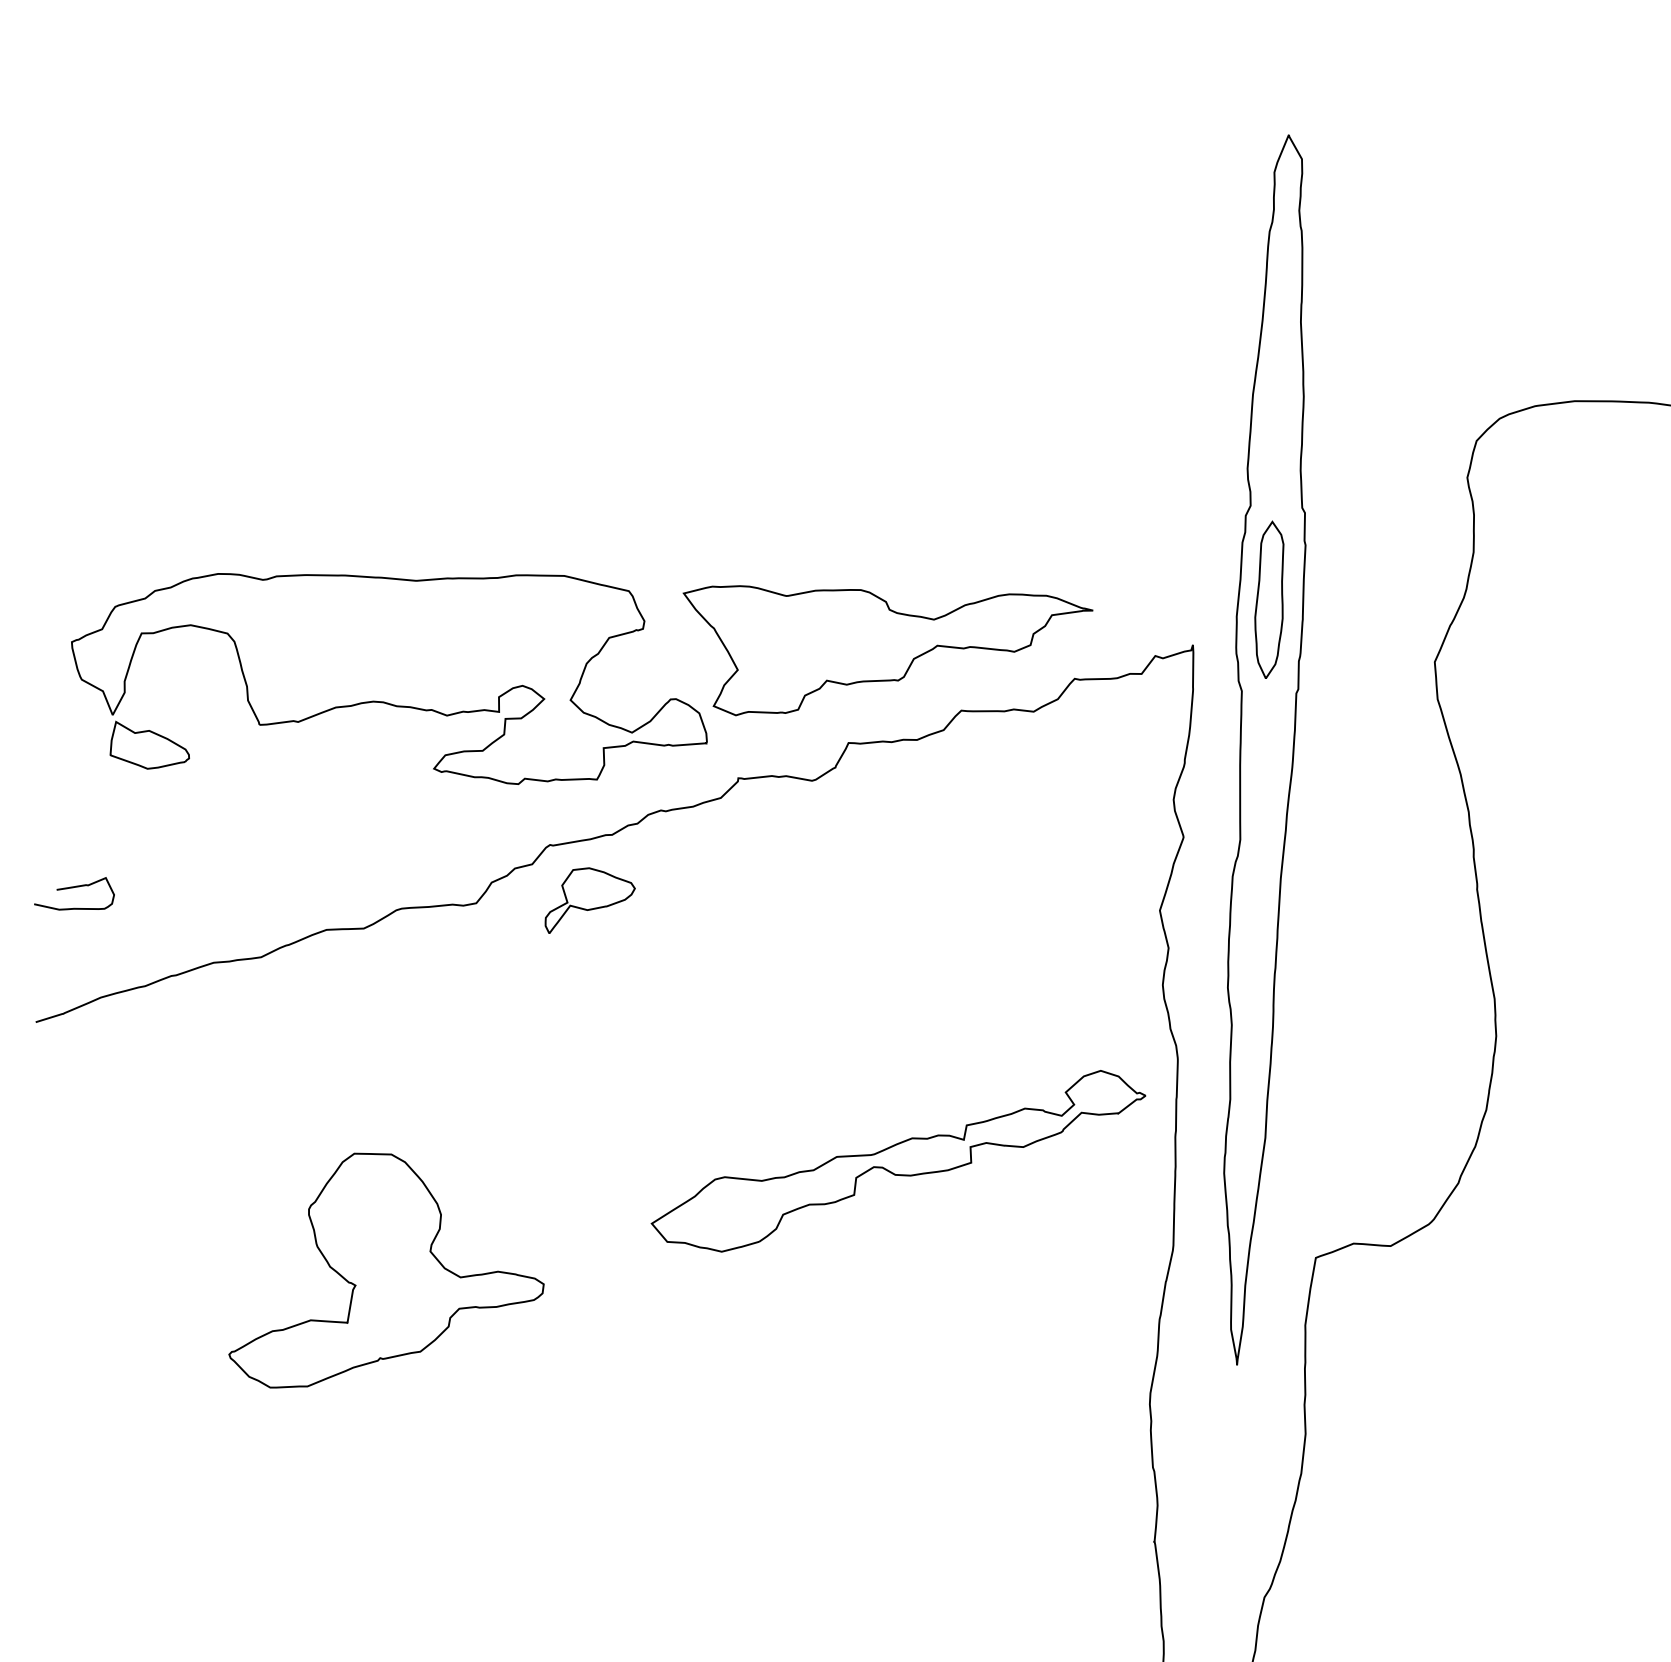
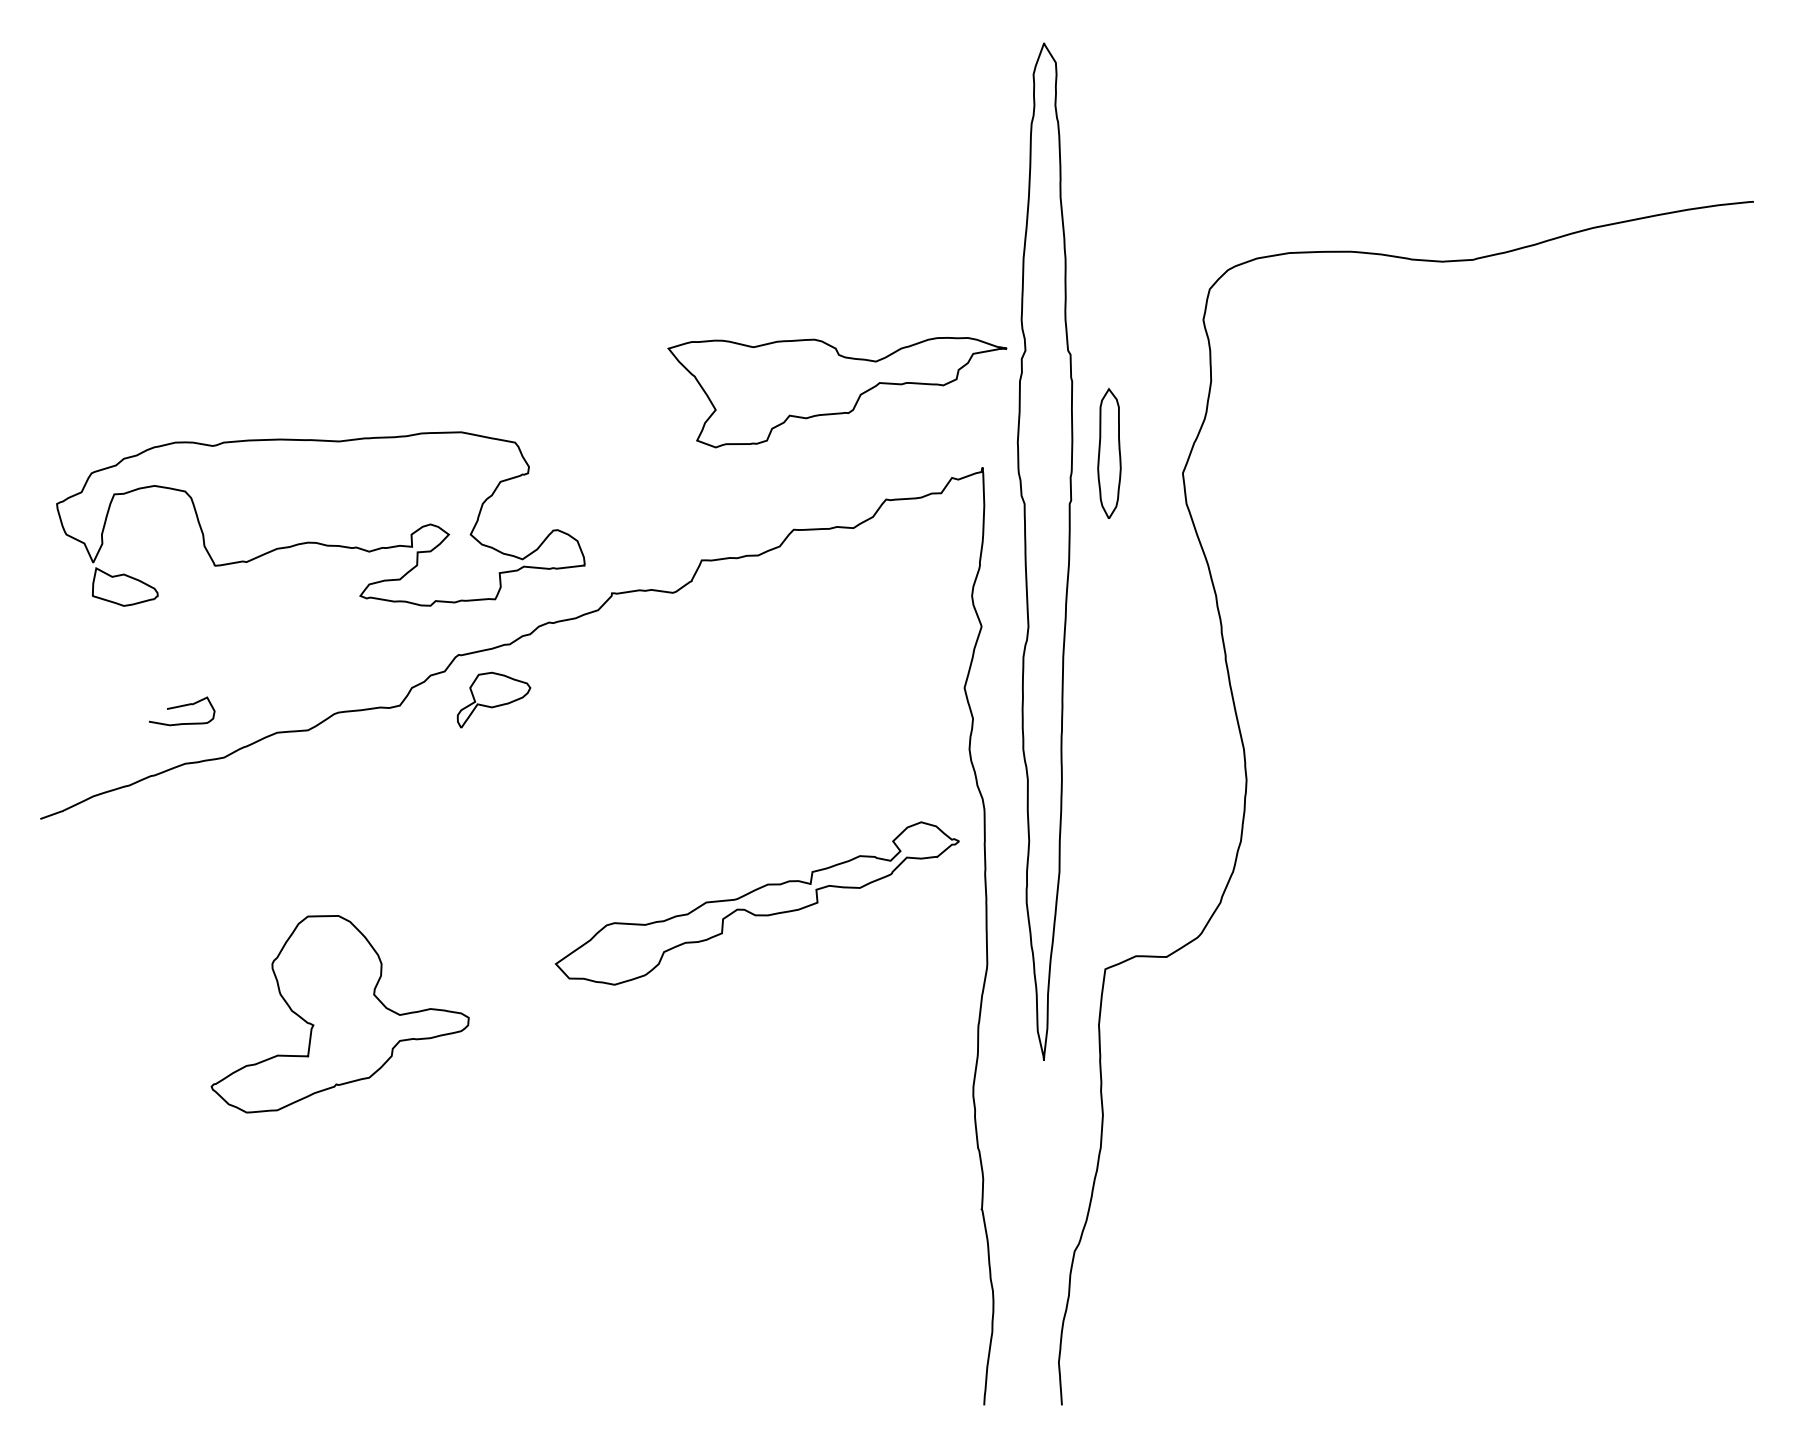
part: (1269, 598) -> (1109, 452), moved
part: (885, 655) -> (837, 392), moved
curve: (73, 888) -> (180, 707), moved

